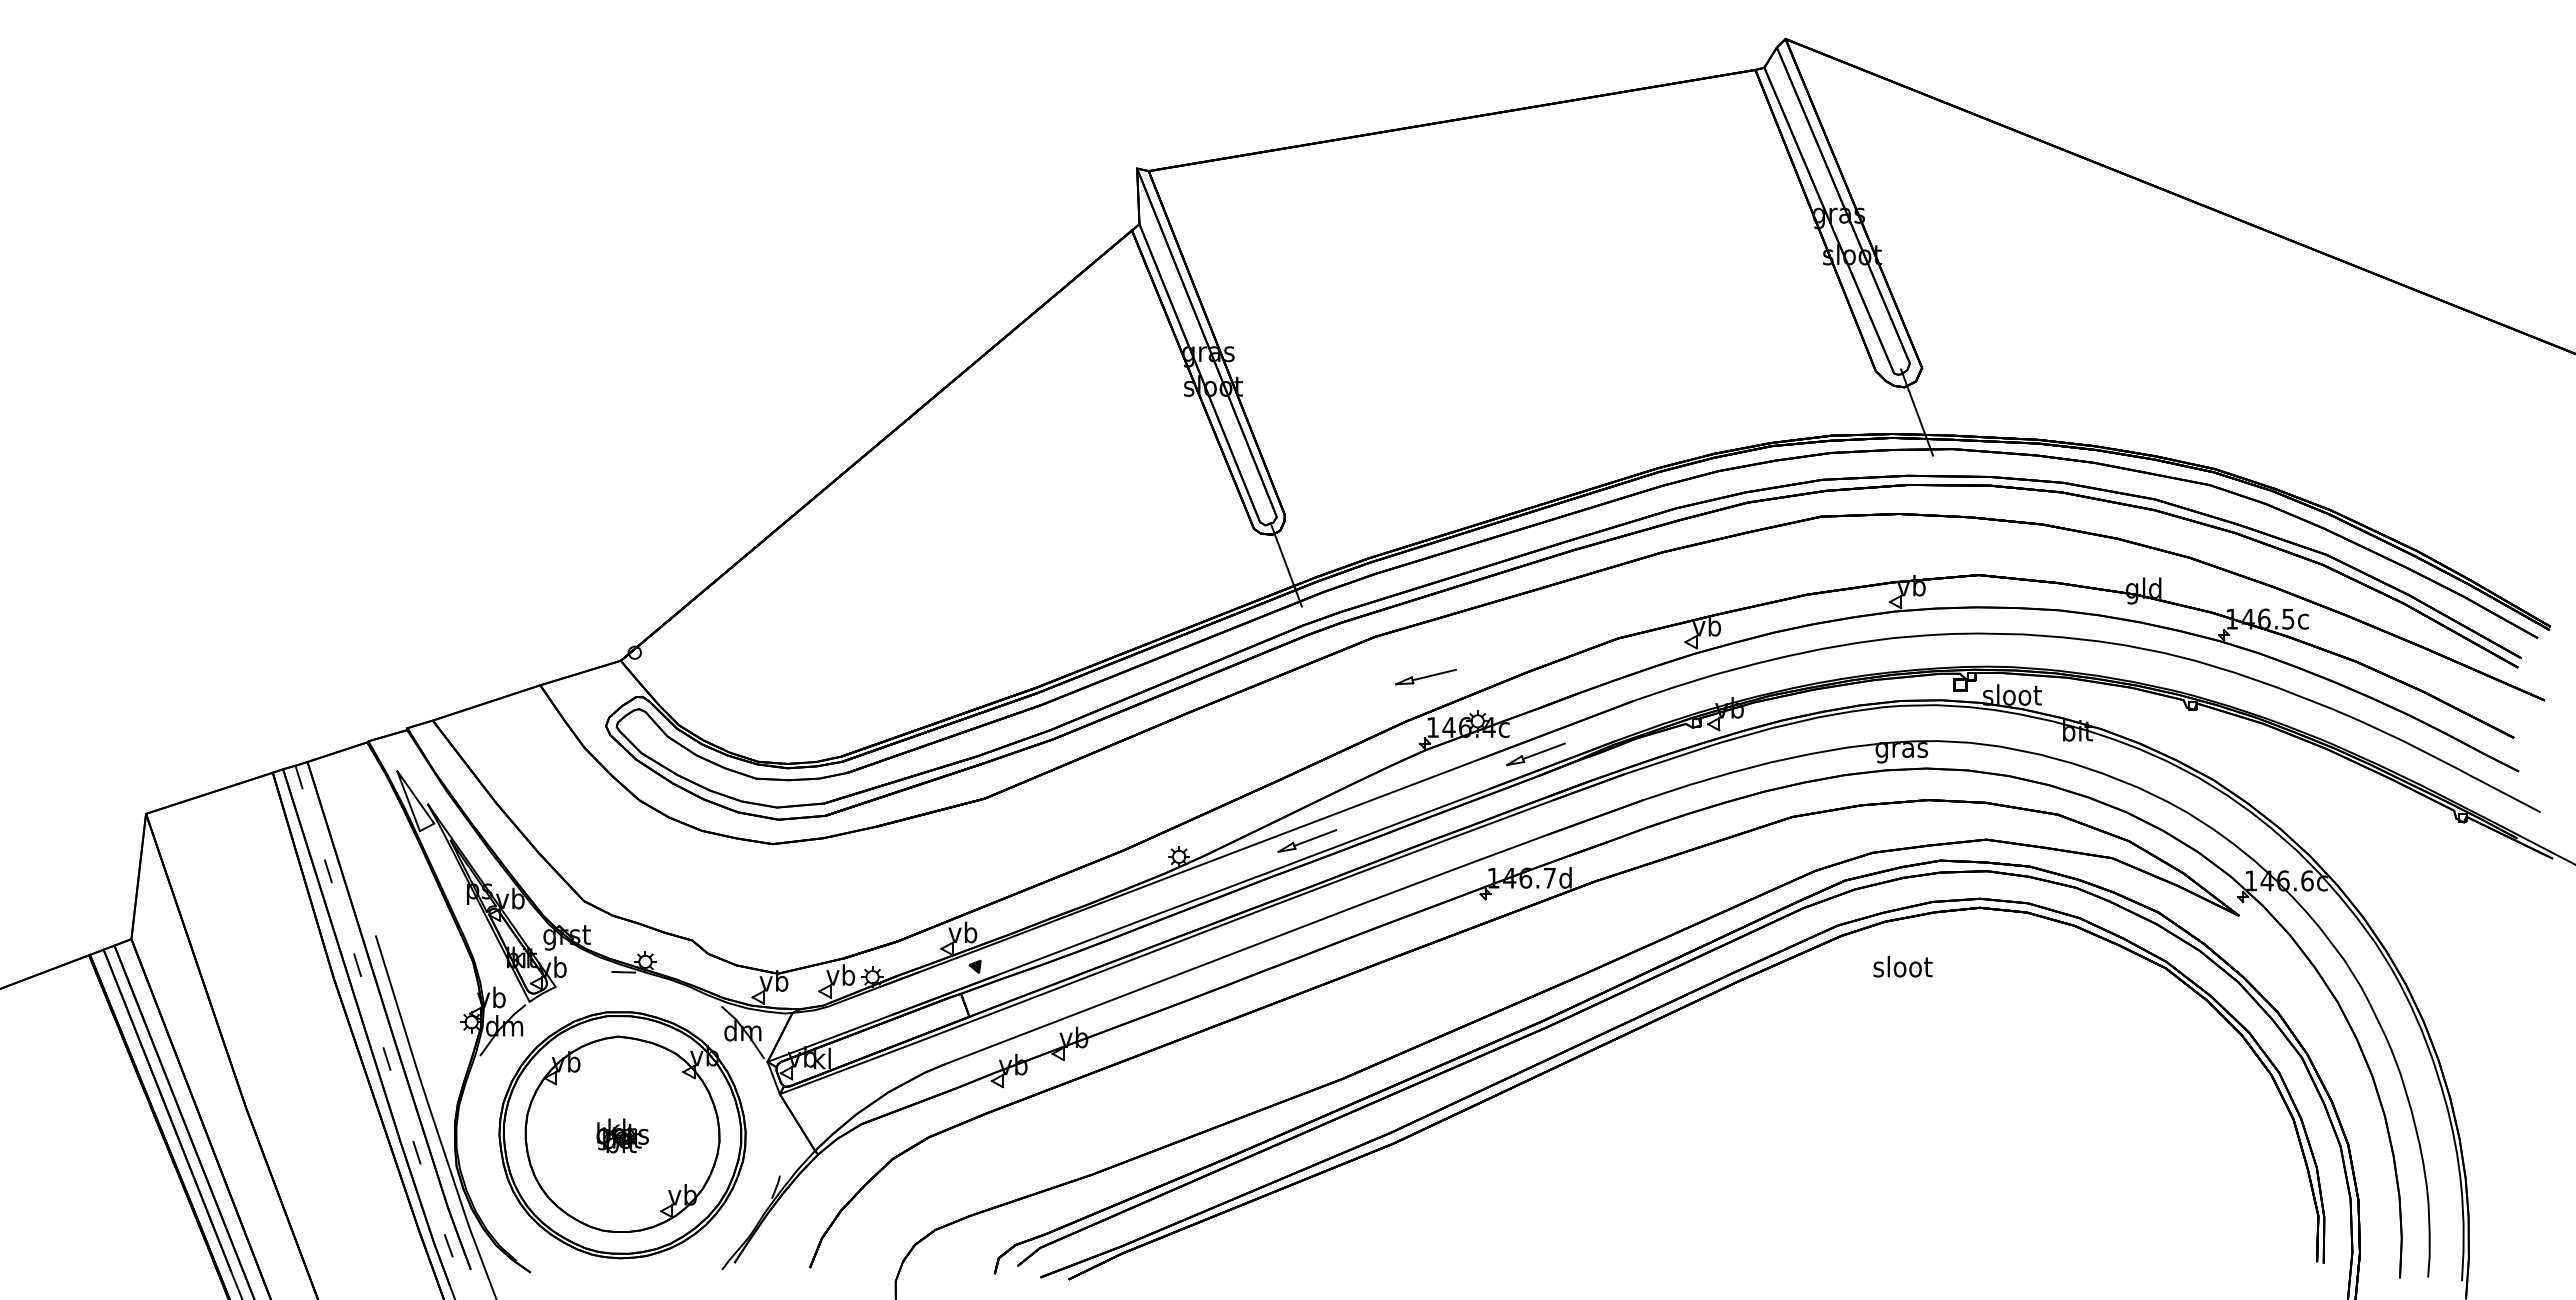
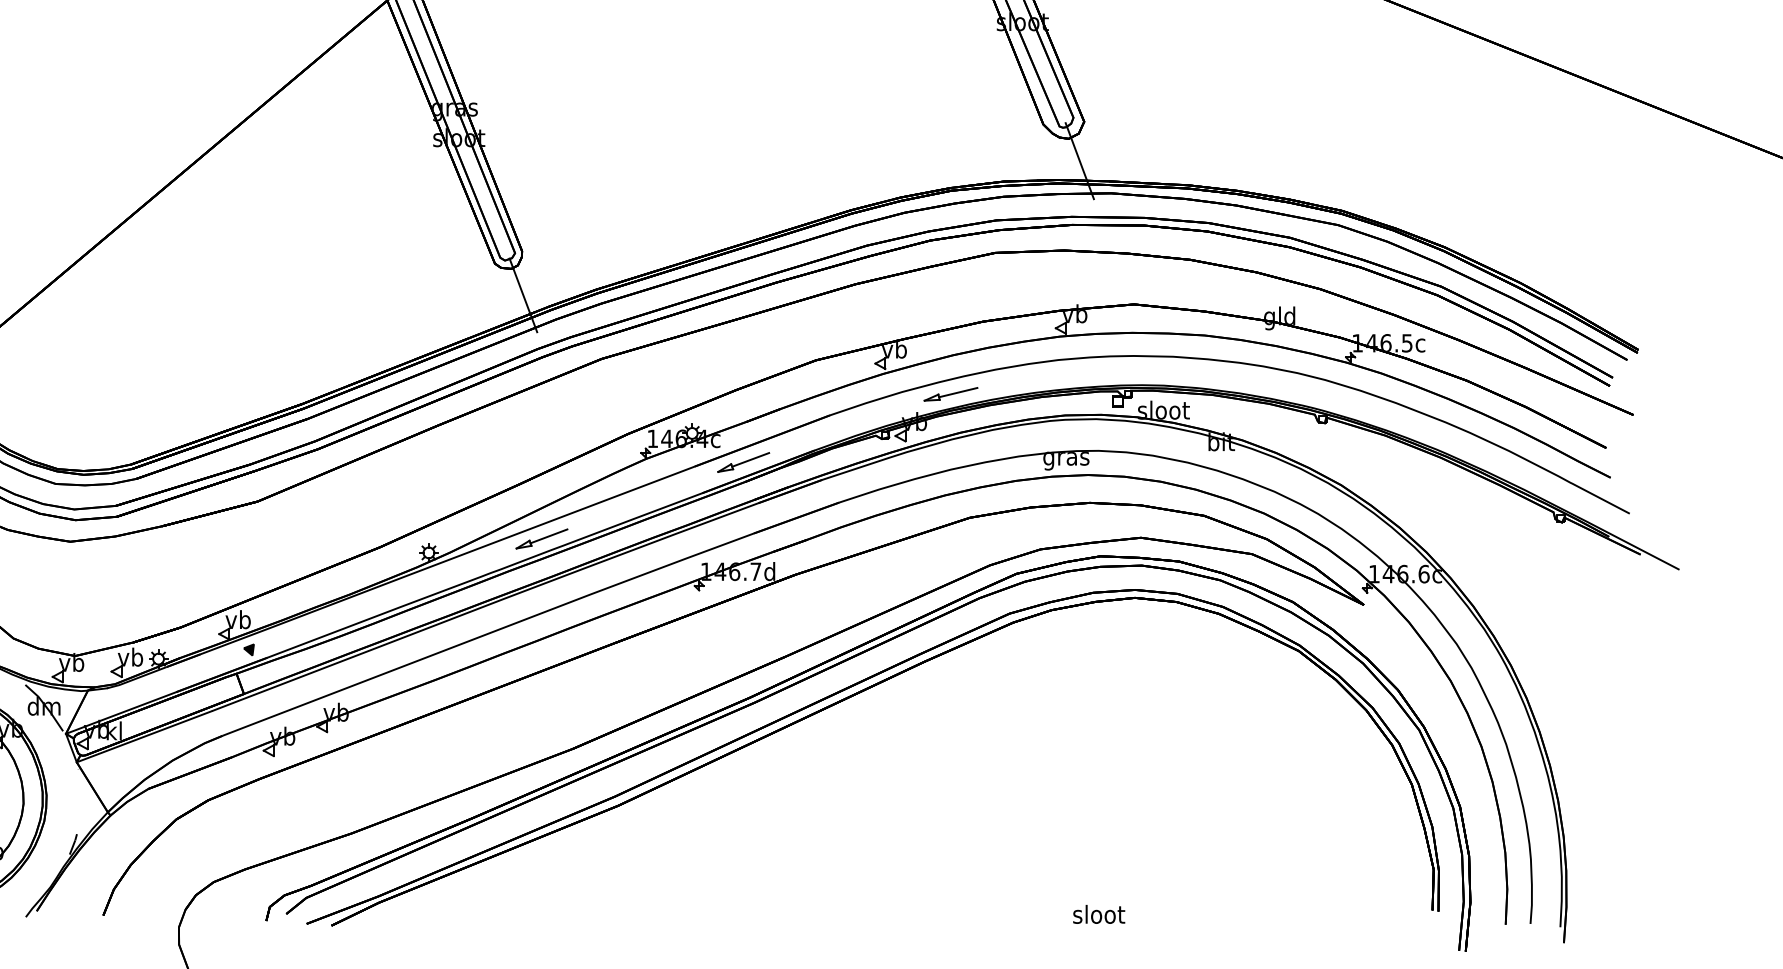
part: (1425, 676) -> (950, 393), moved
text: (1902, 966) -> (1098, 914), moved

